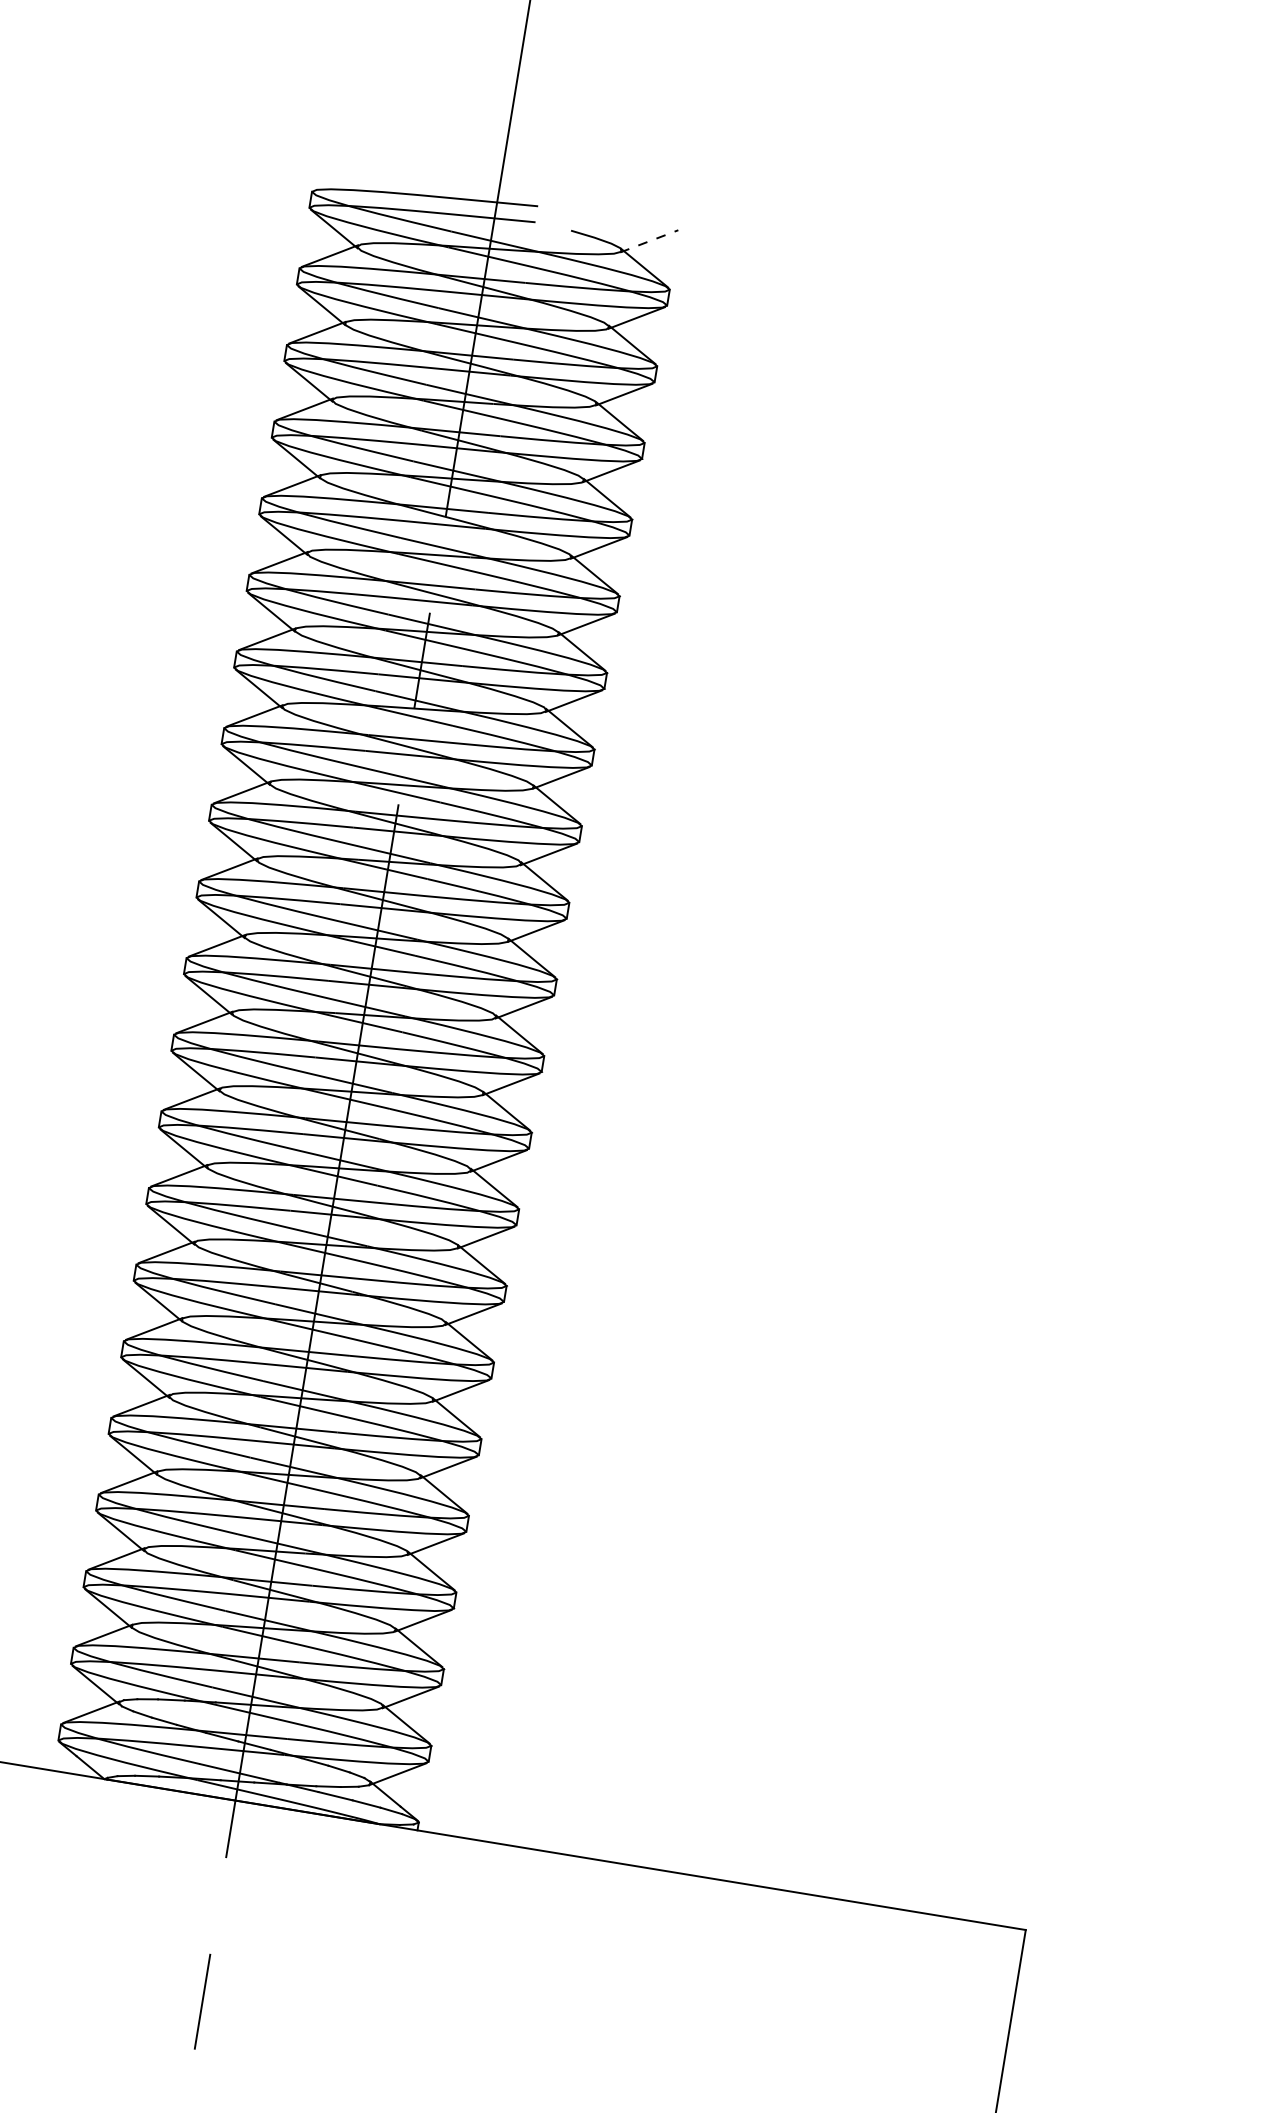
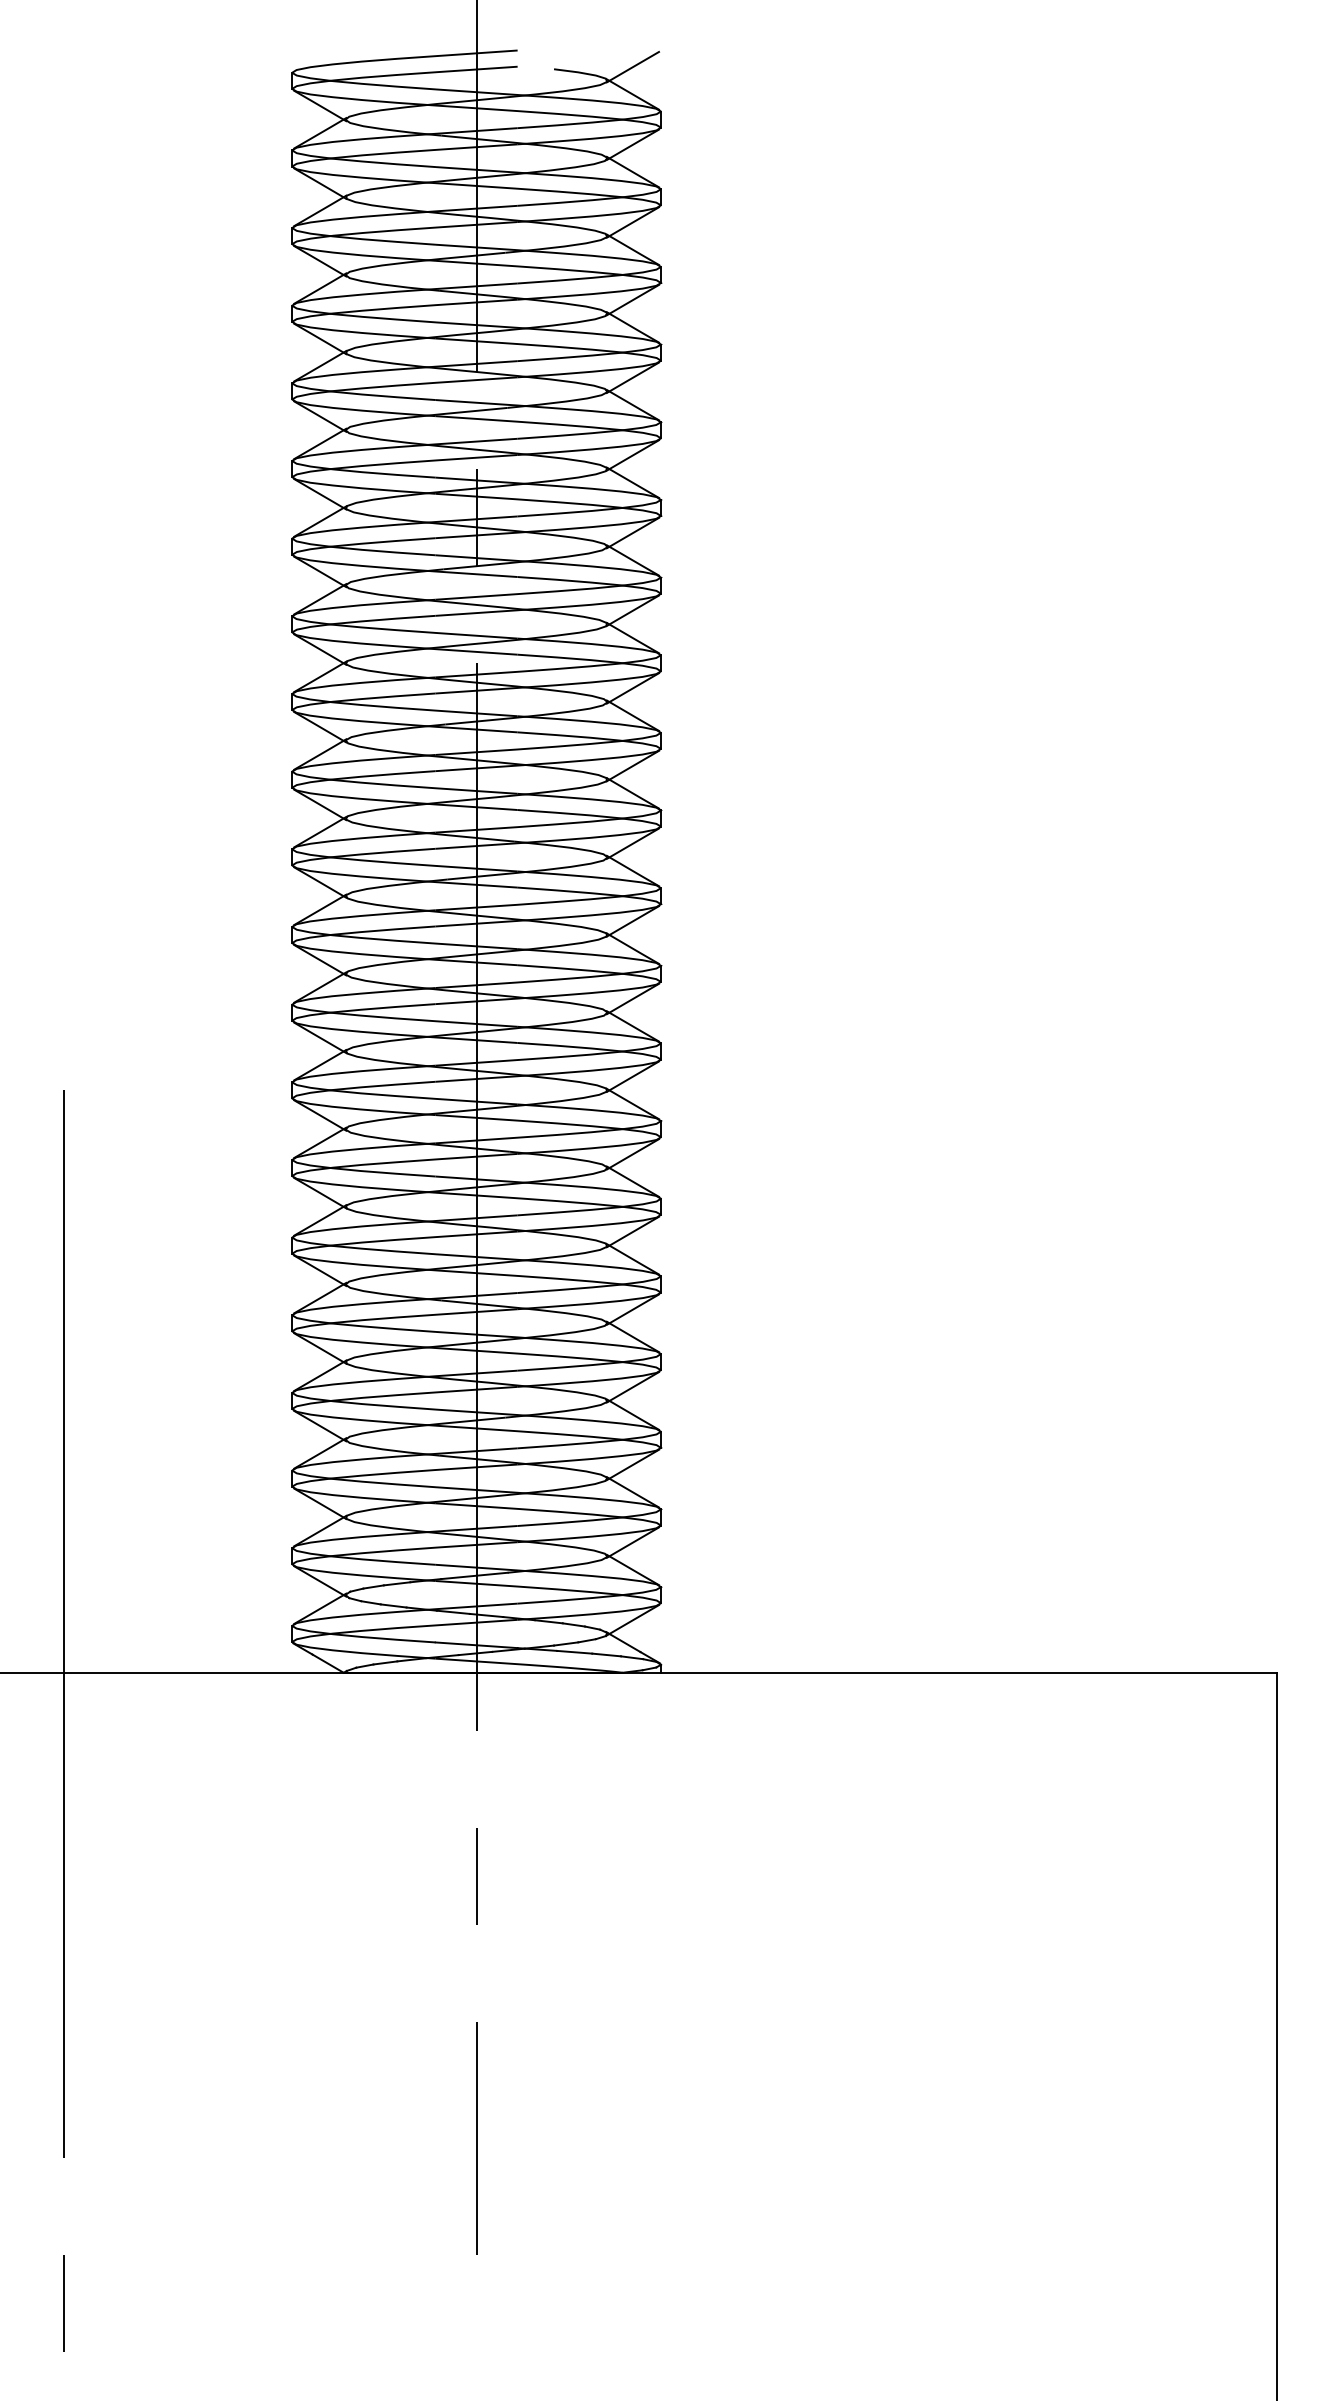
line: (648, 241) -> (632, 67), dashed -> solid

